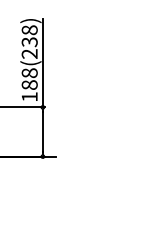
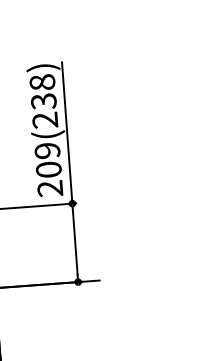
text: (29, 84) -> (48, 168), 188(238) -> 209(238)

